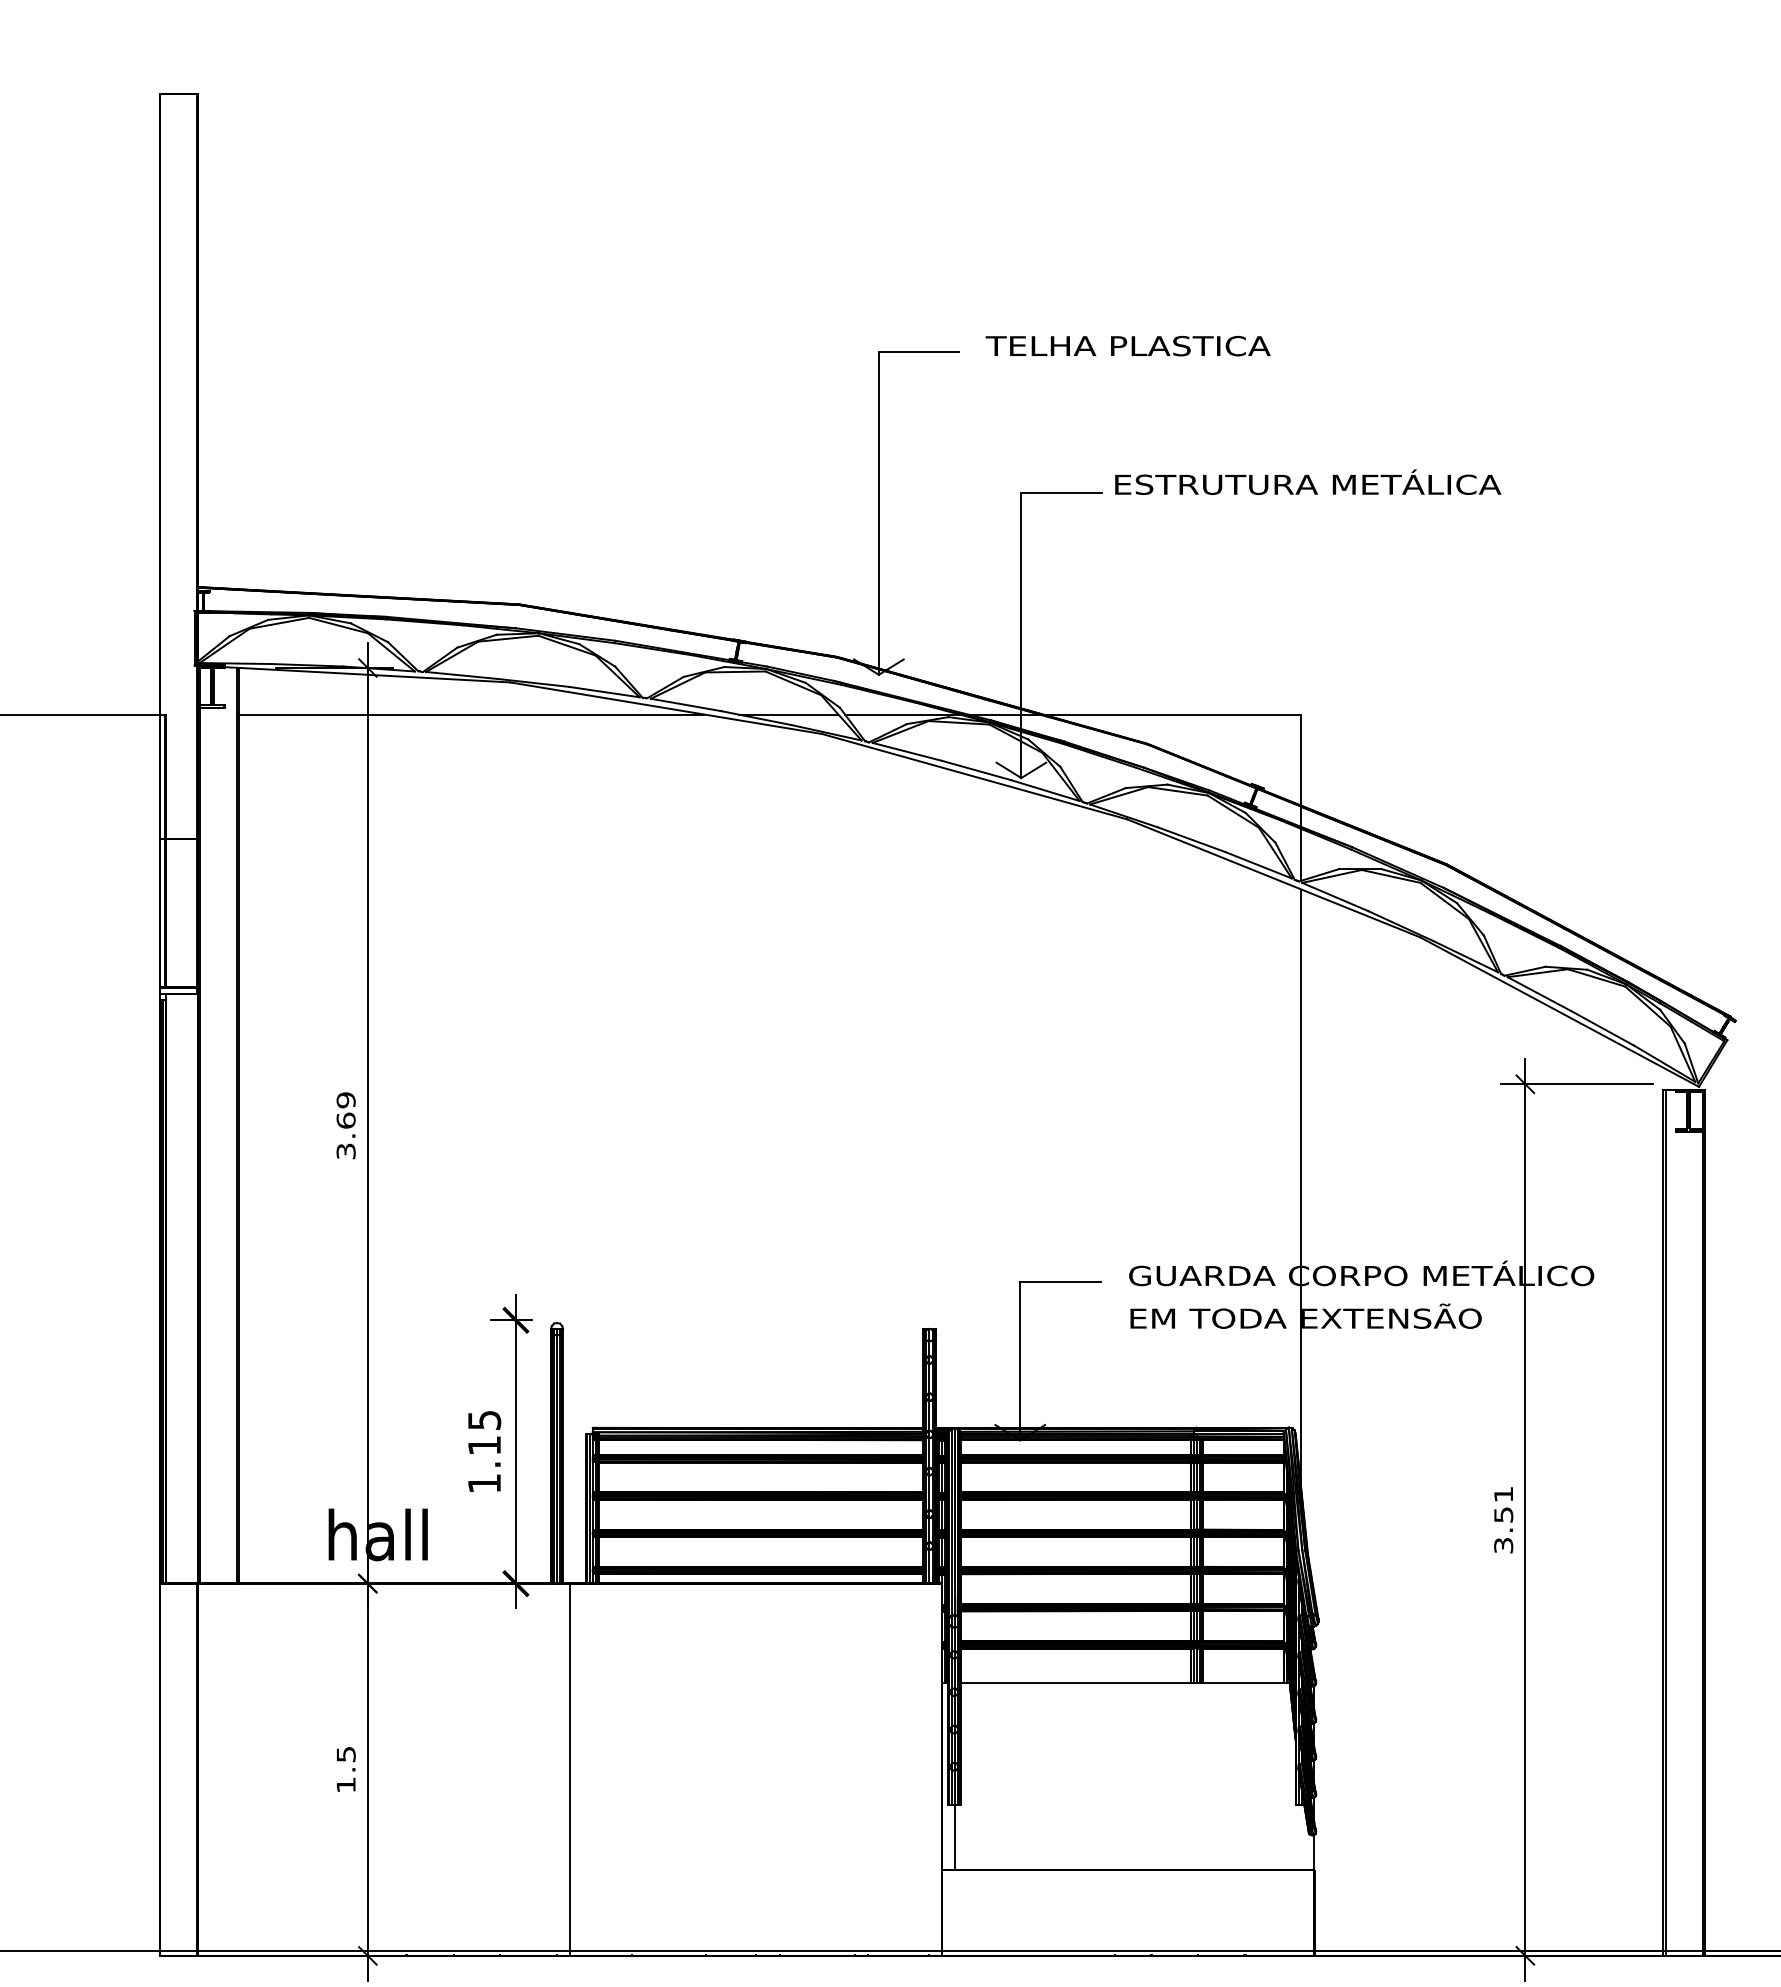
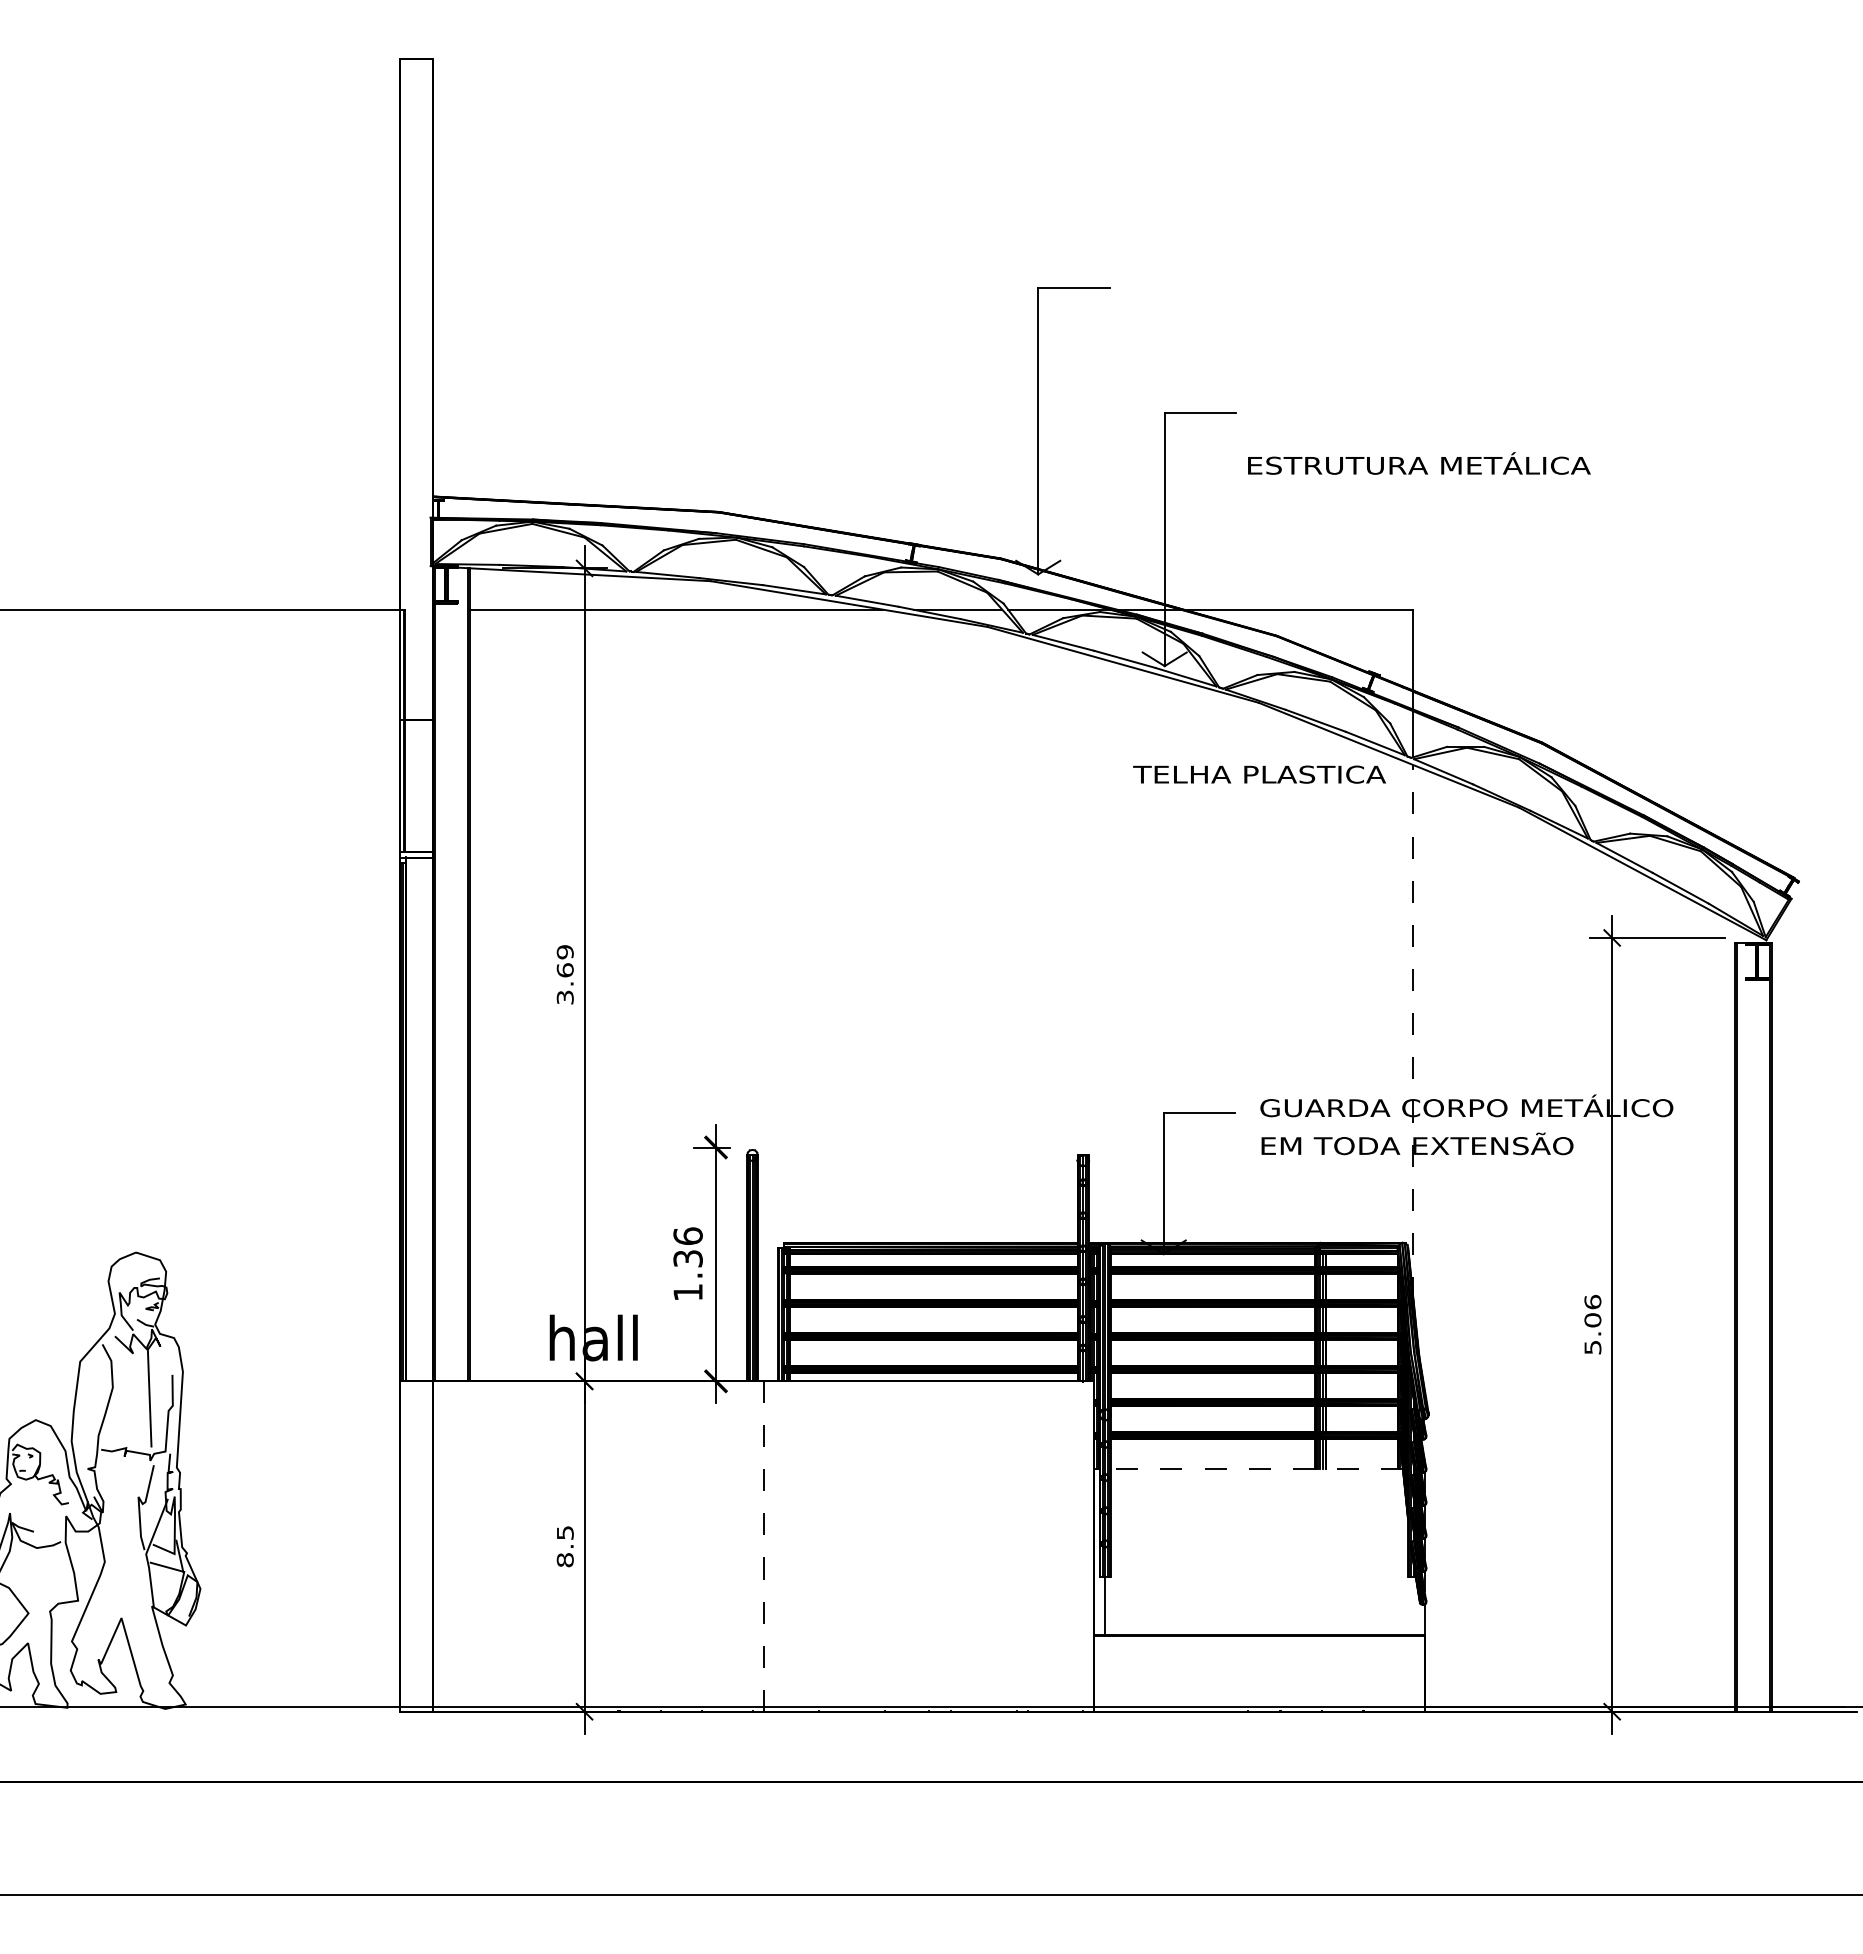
text: (1128, 345) -> (1259, 774), moved
text: (1308, 482) -> (1419, 463), moved
line: (1301, 1190) -> (1413, 1032), solid -> dashed
text: (483, 1432) -> (687, 1247), 1.15 -> 1.36
text: (1503, 1518) -> (1592, 1323), 3.51 -> 5.06
line: (1124, 1682) -> (1256, 1469), solid -> dashed
line: (569, 1769) -> (763, 1546), solid -> dashed
text: (345, 1785) -> (564, 1560), 1.5 -> 8.5

